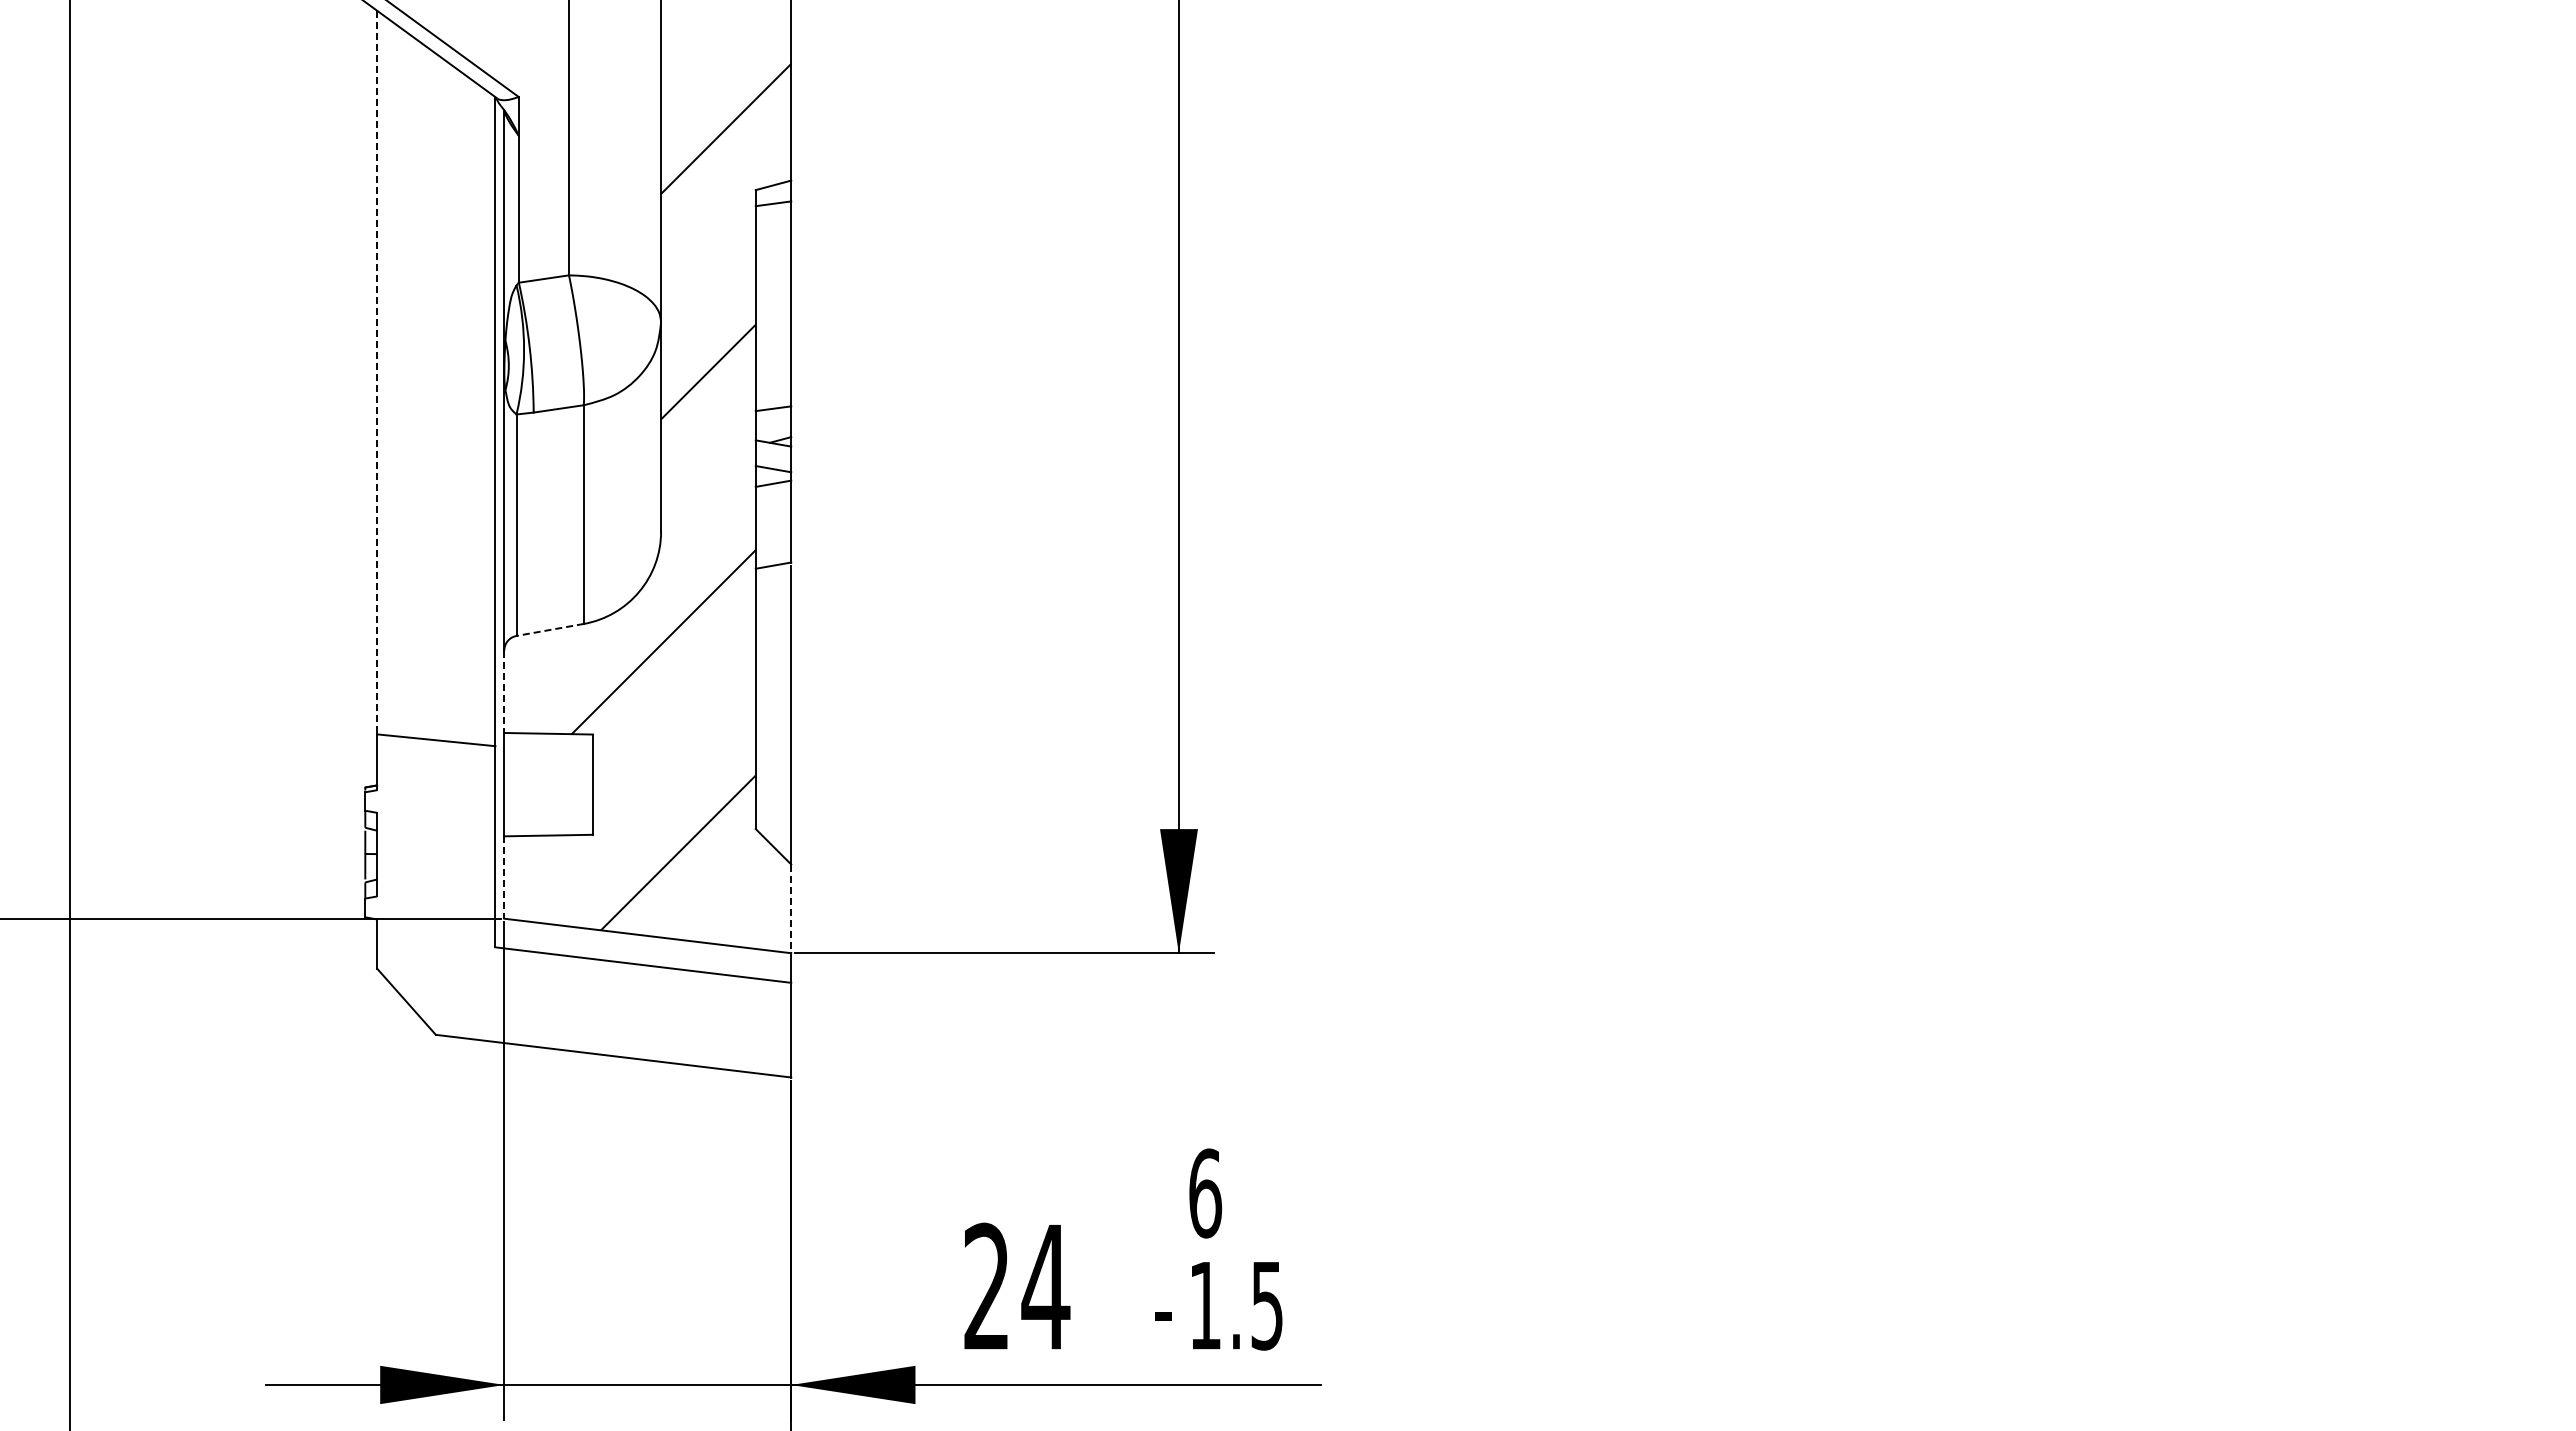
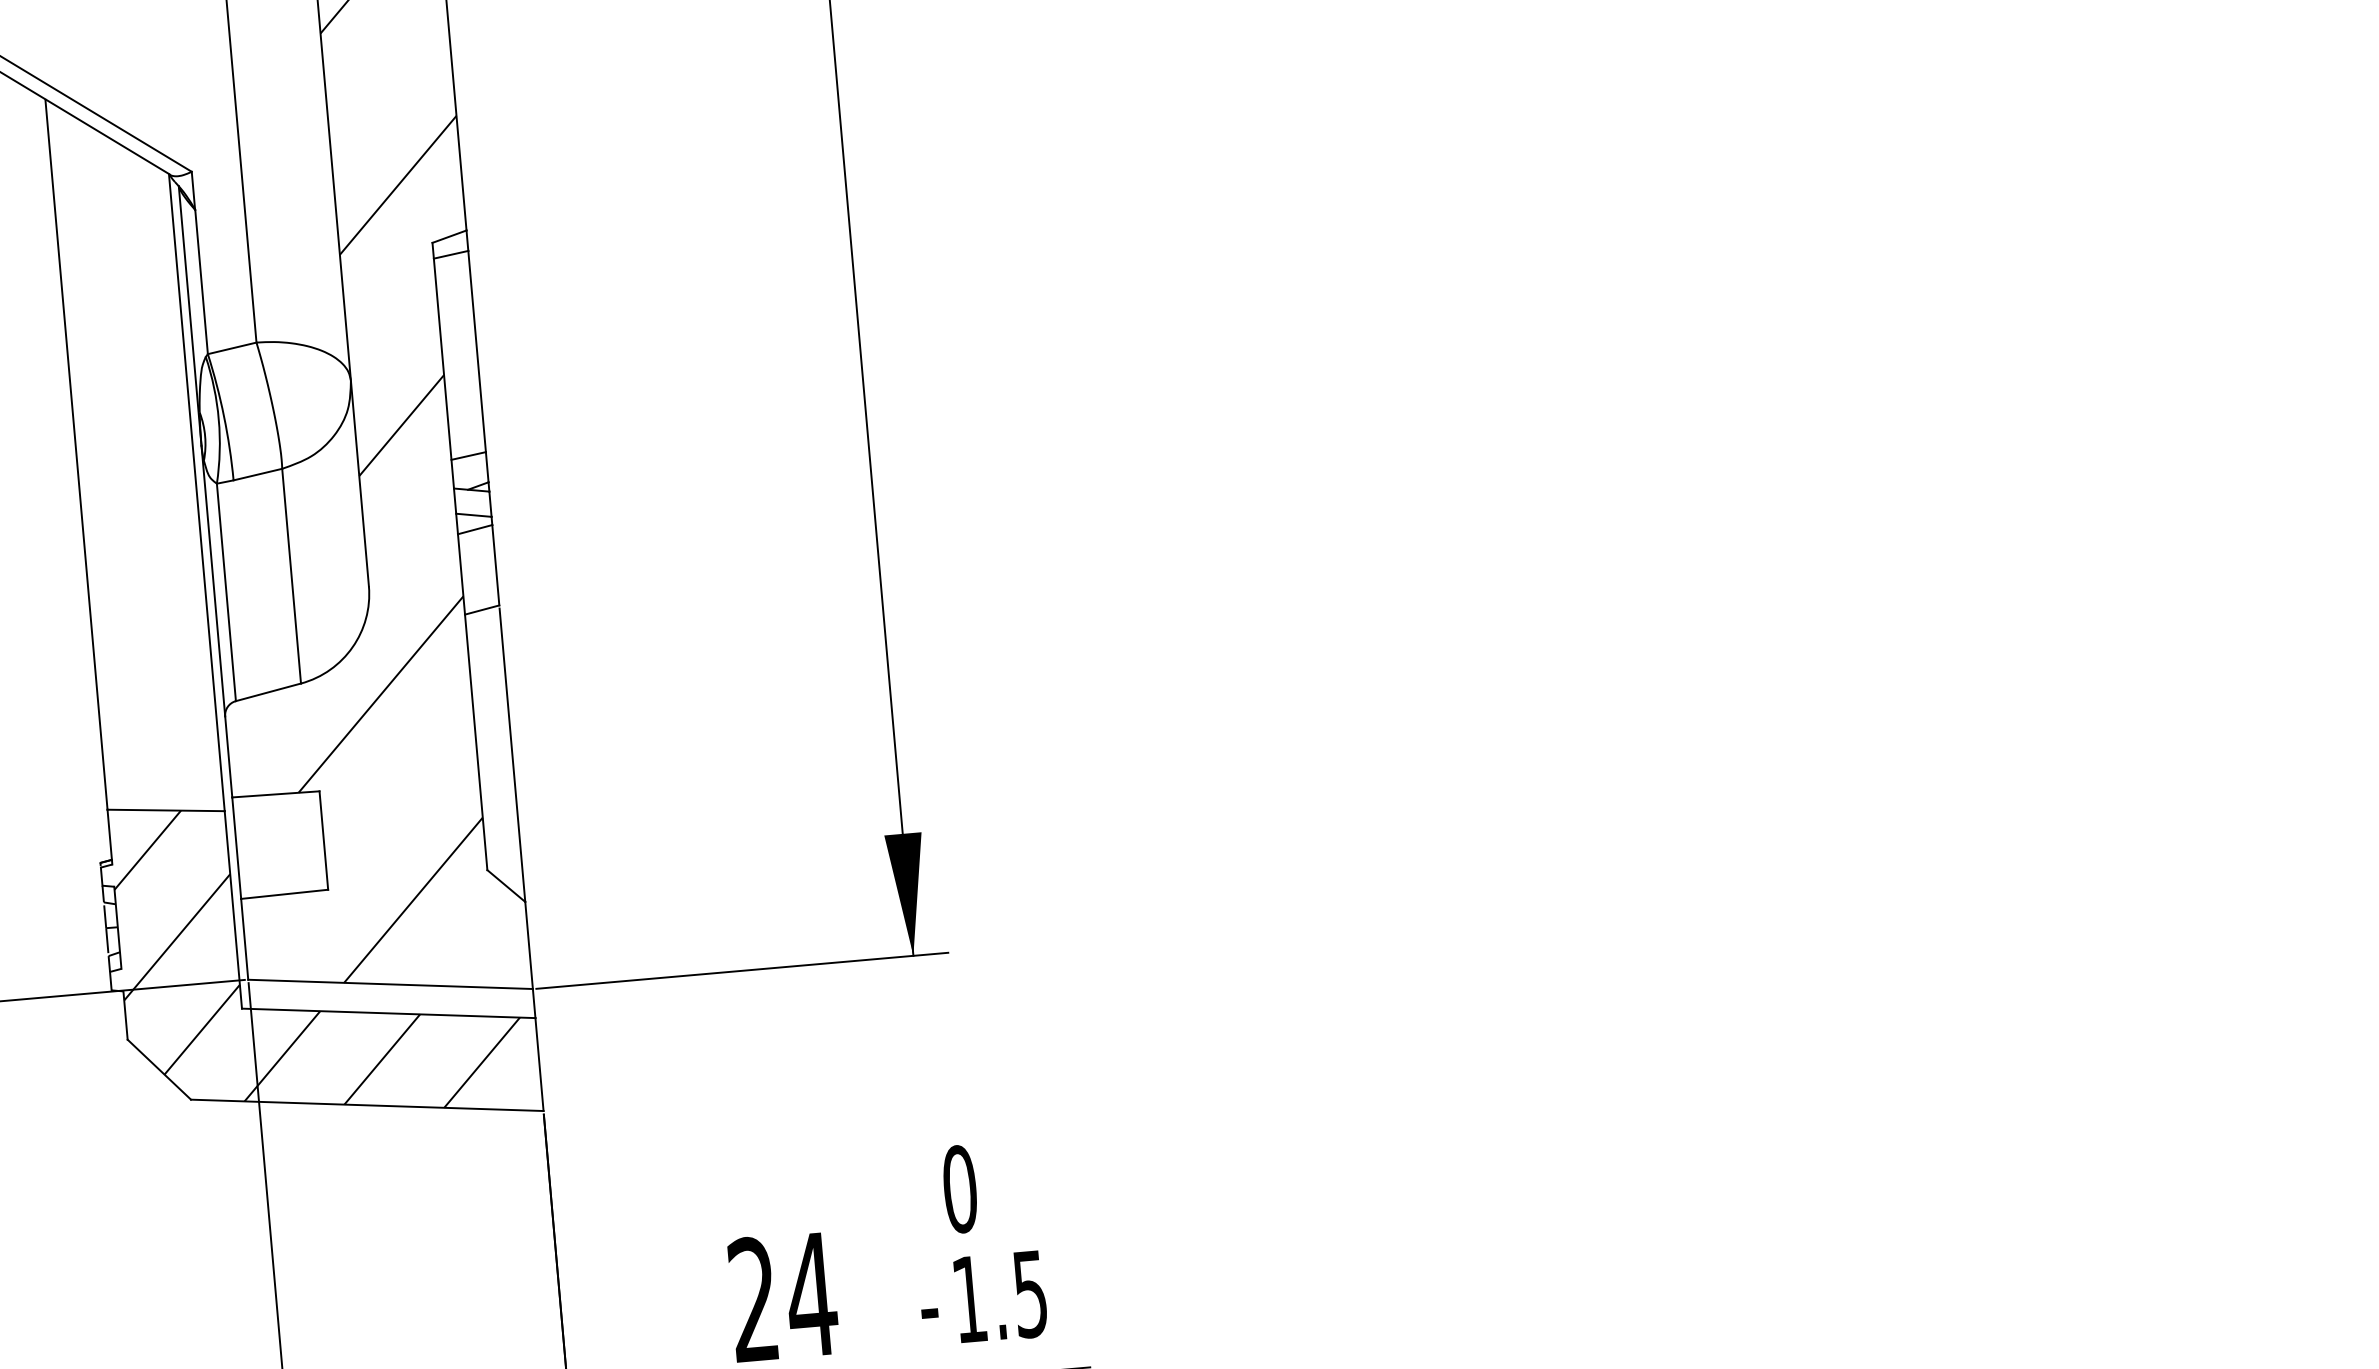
line: (377, 372) -> (76, 454), dashed -> solid
line: (549, 630) -> (267, 692), dashed -> solid
line: (504, 692) -> (228, 757), dashed -> solid
line: (504, 878) -> (244, 940), dashed -> solid
hatch: (576, 903) -> (317, 958), added
line: (791, 909) -> (529, 946), dashed -> solid
text: (1205, 1193) -> (960, 1189), 6 -> 0

